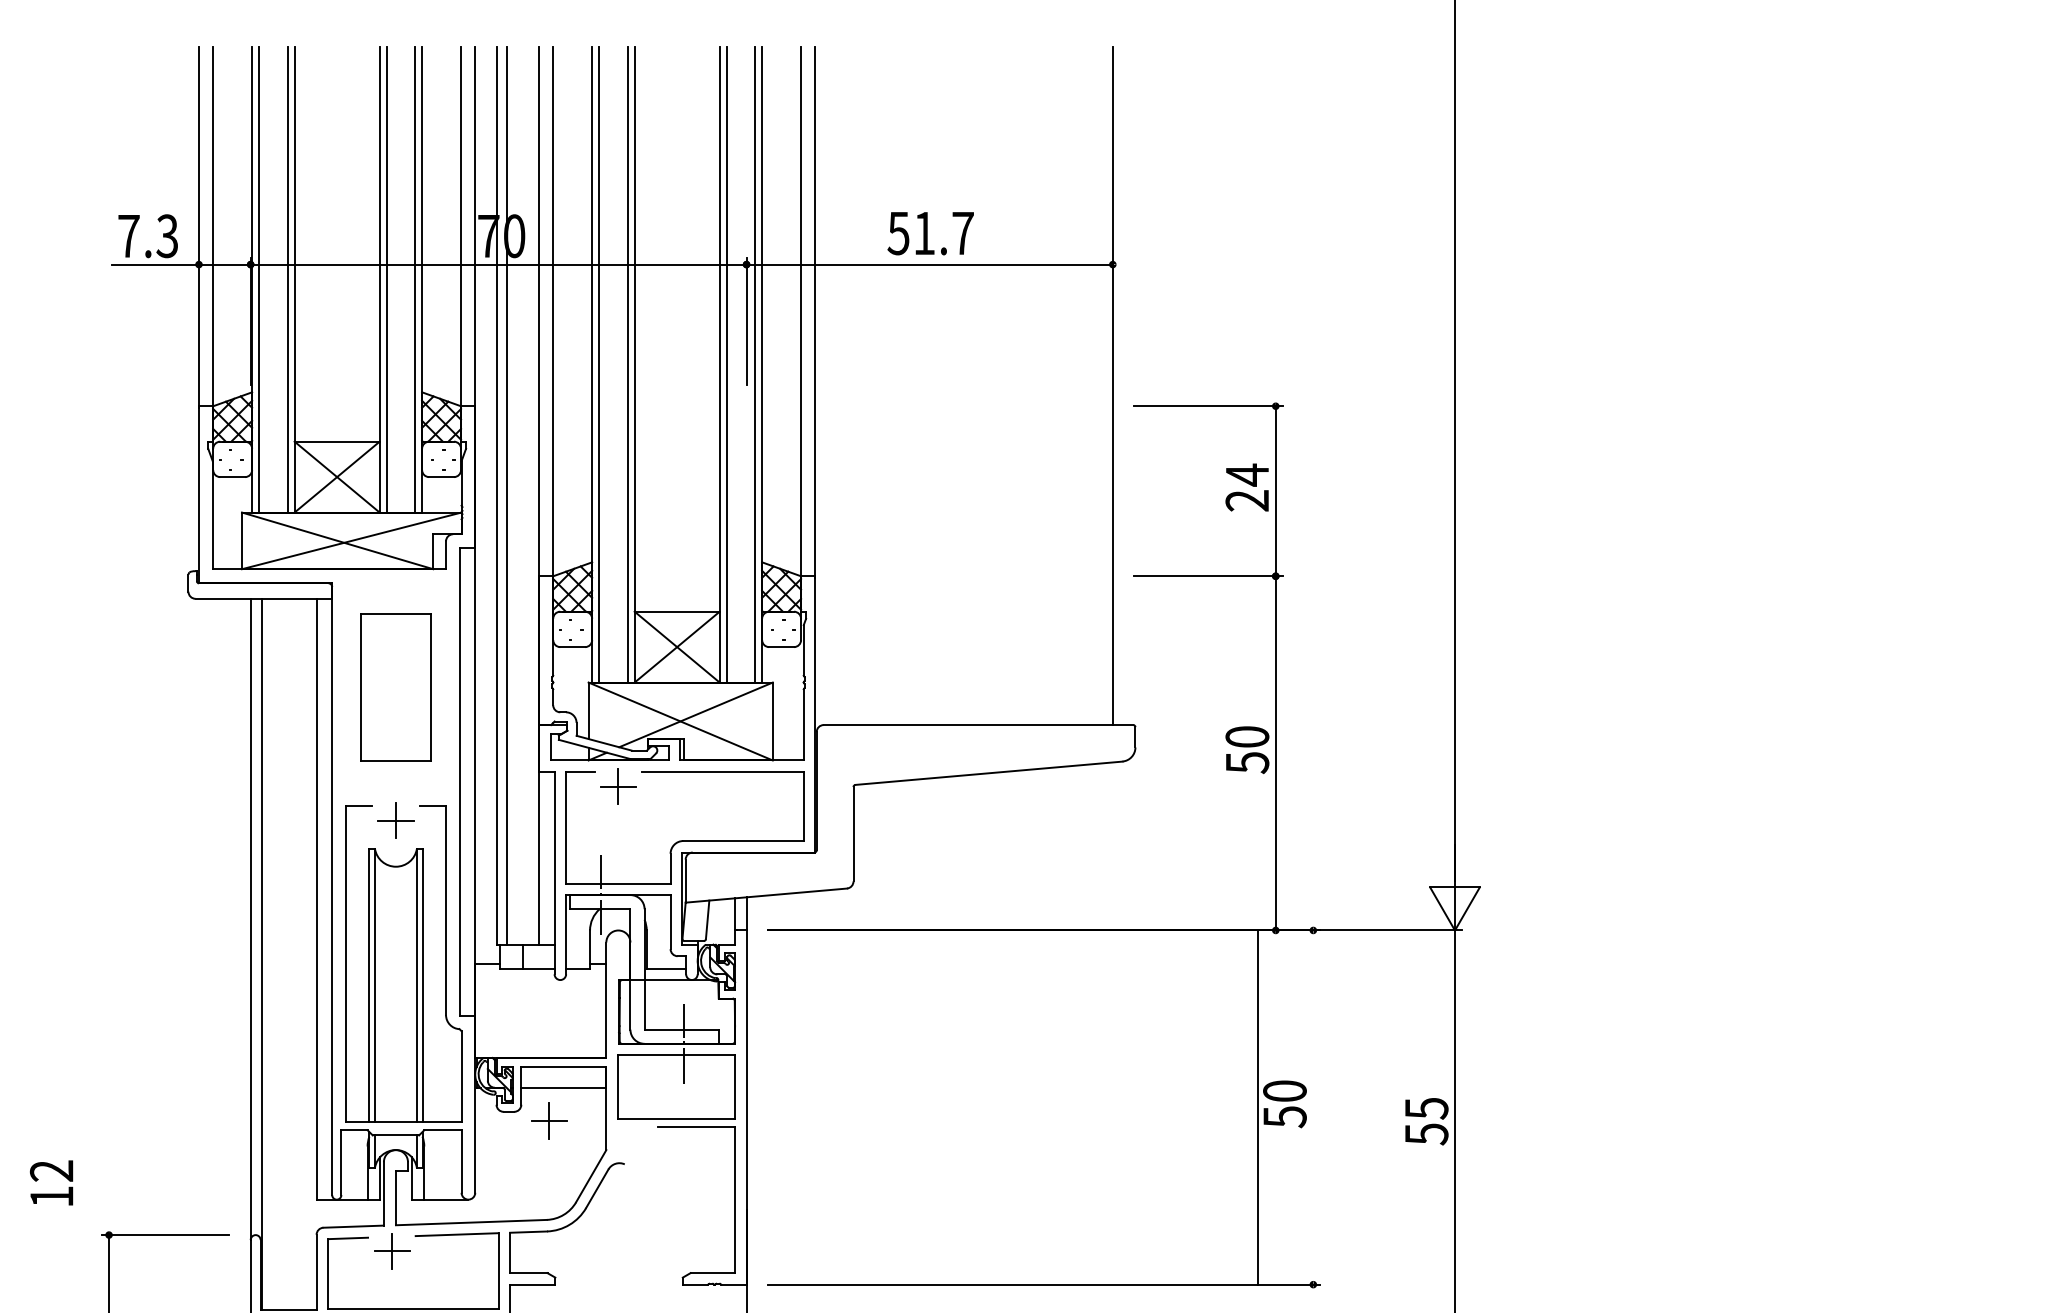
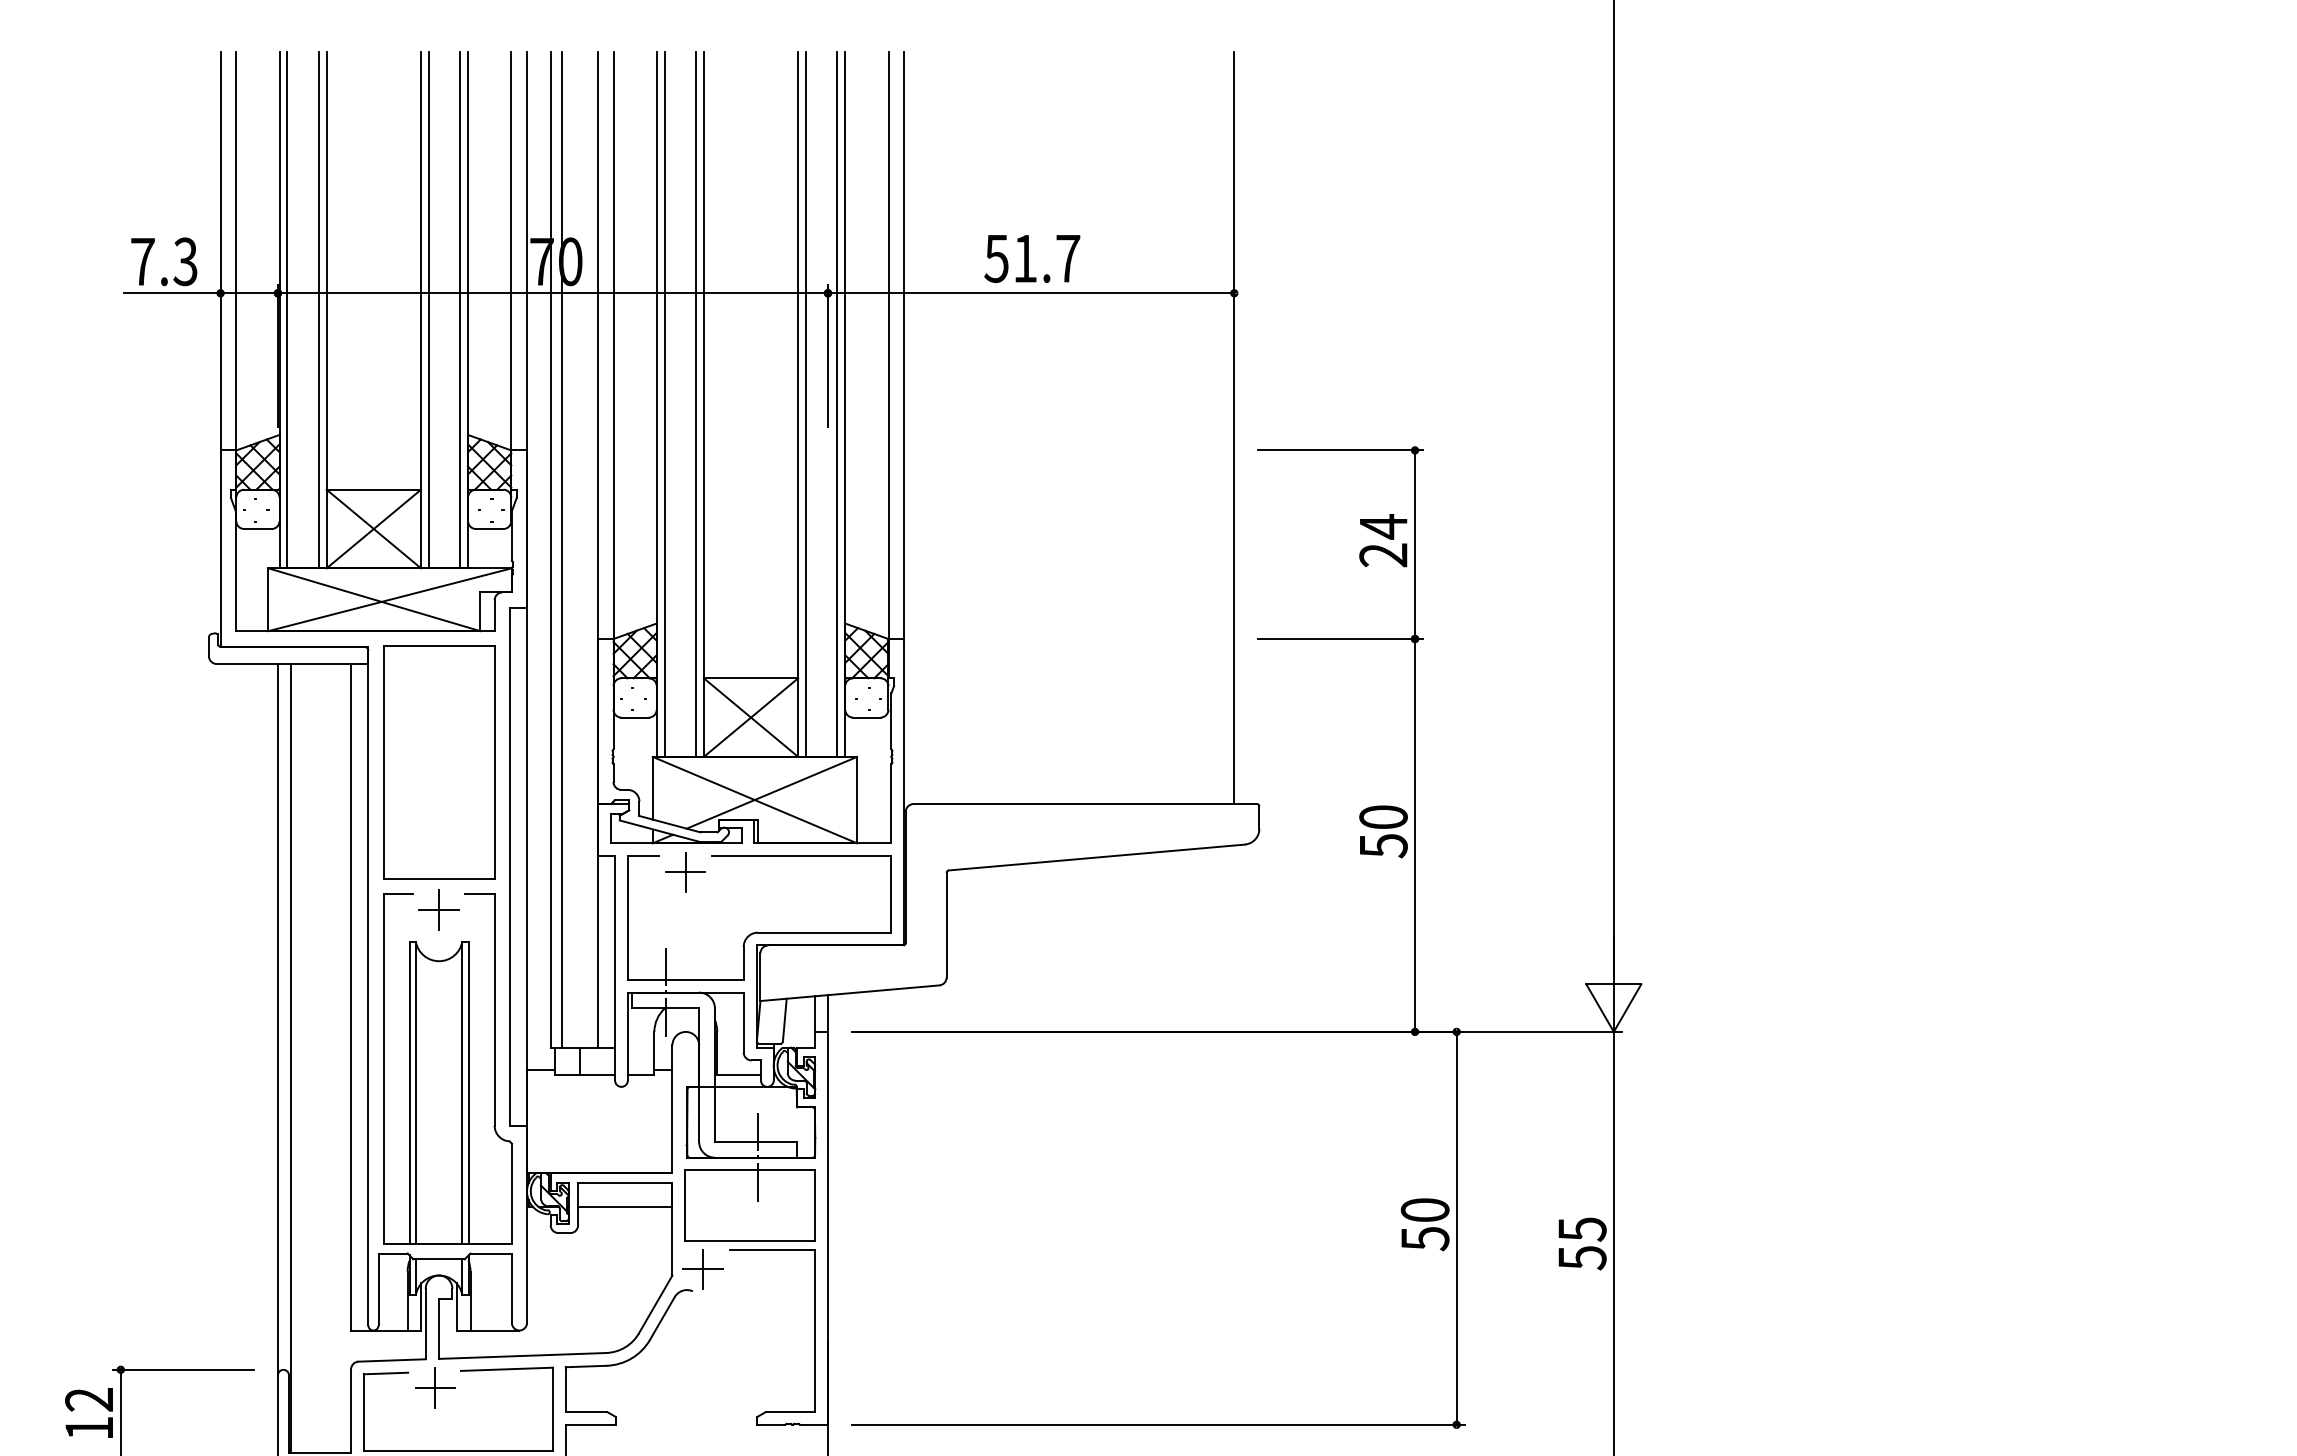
part: (396, 687) -> (439, 762), size x1.43
line: (1258, 1106) -> (1456, 1227), moved
part: (548, 1121) -> (702, 1269), moved
text: (51, 1182) -> (88, 1412), moved

